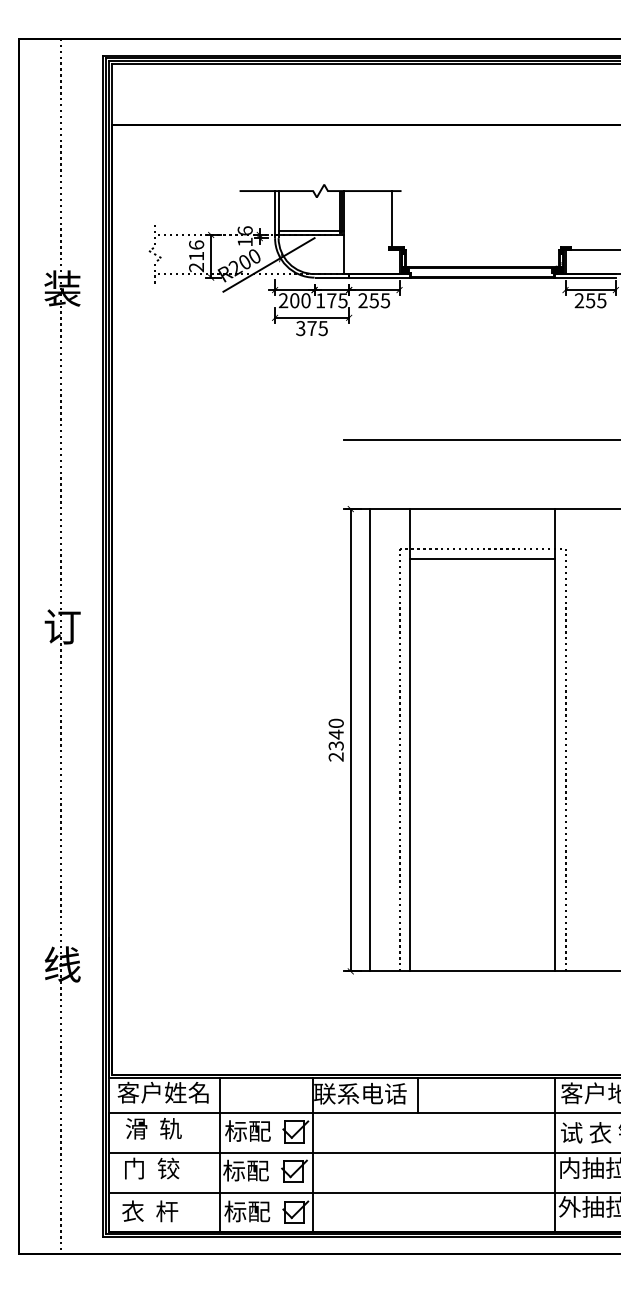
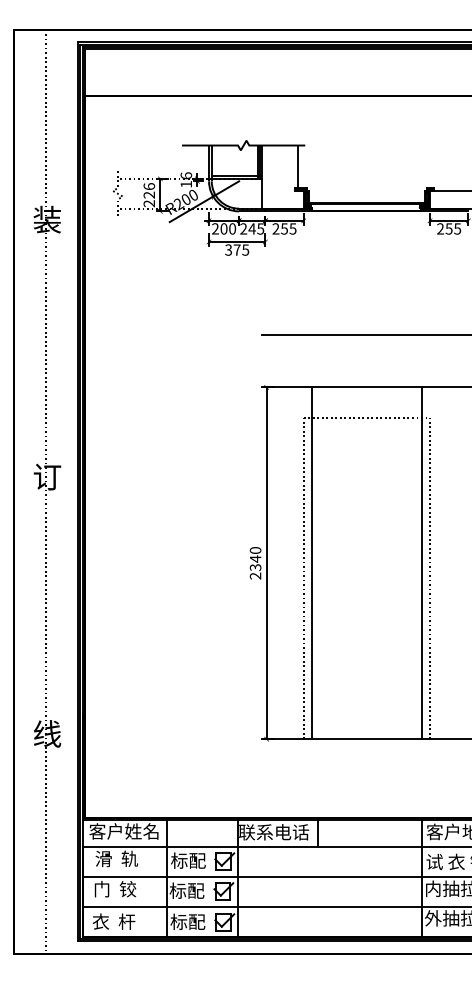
text: (196, 255) -> (149, 194), 216 -> 226
text: (326, 300) -> (248, 228), 175 -> 245
line: (482, 559) -> (366, 425), removed
line: (369, 740) -> (280, 563), removed

